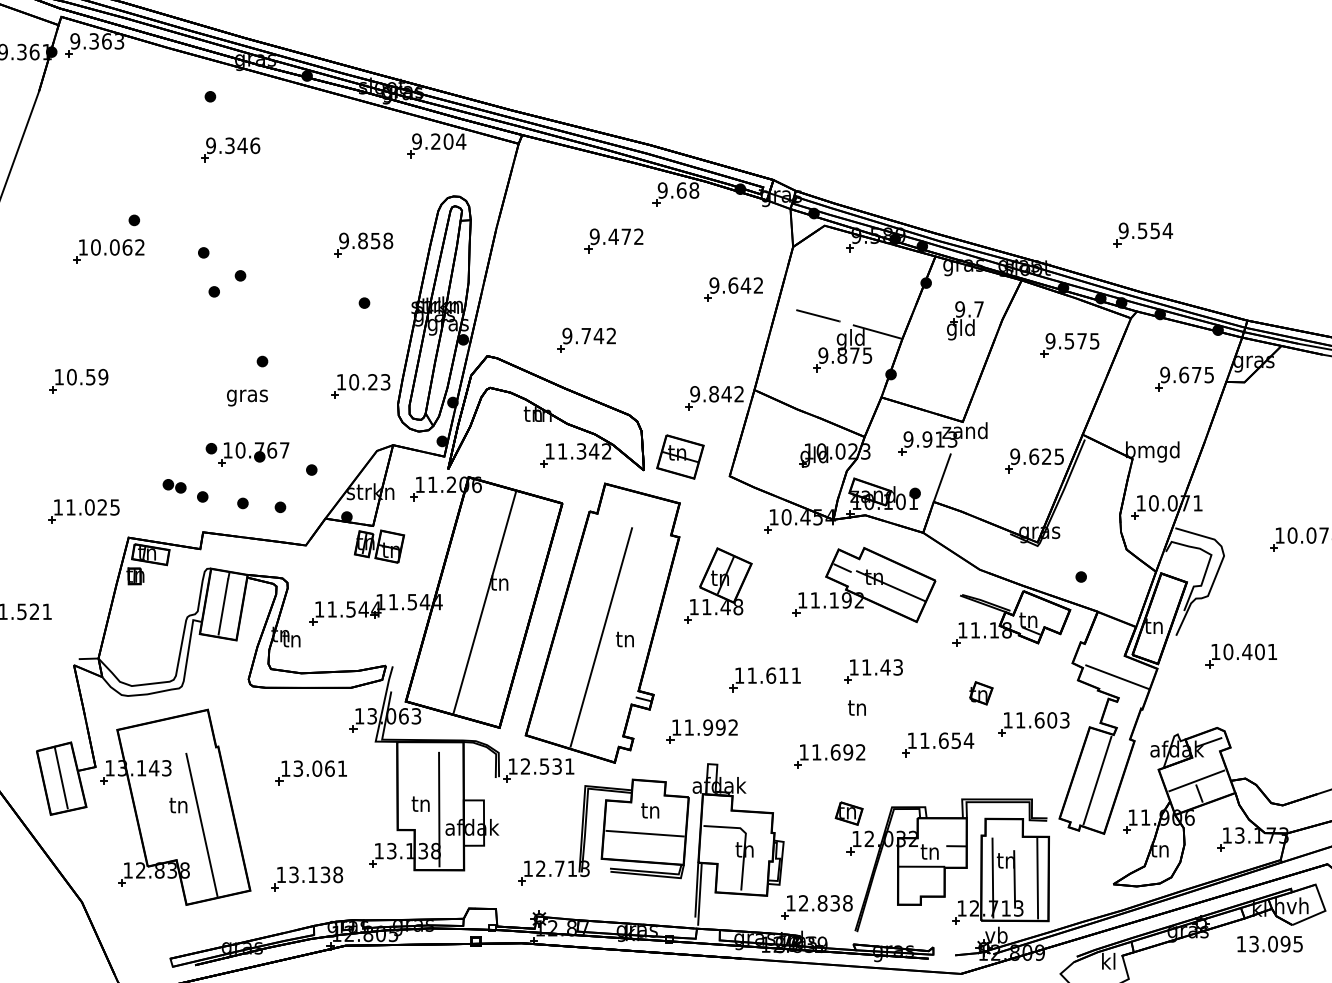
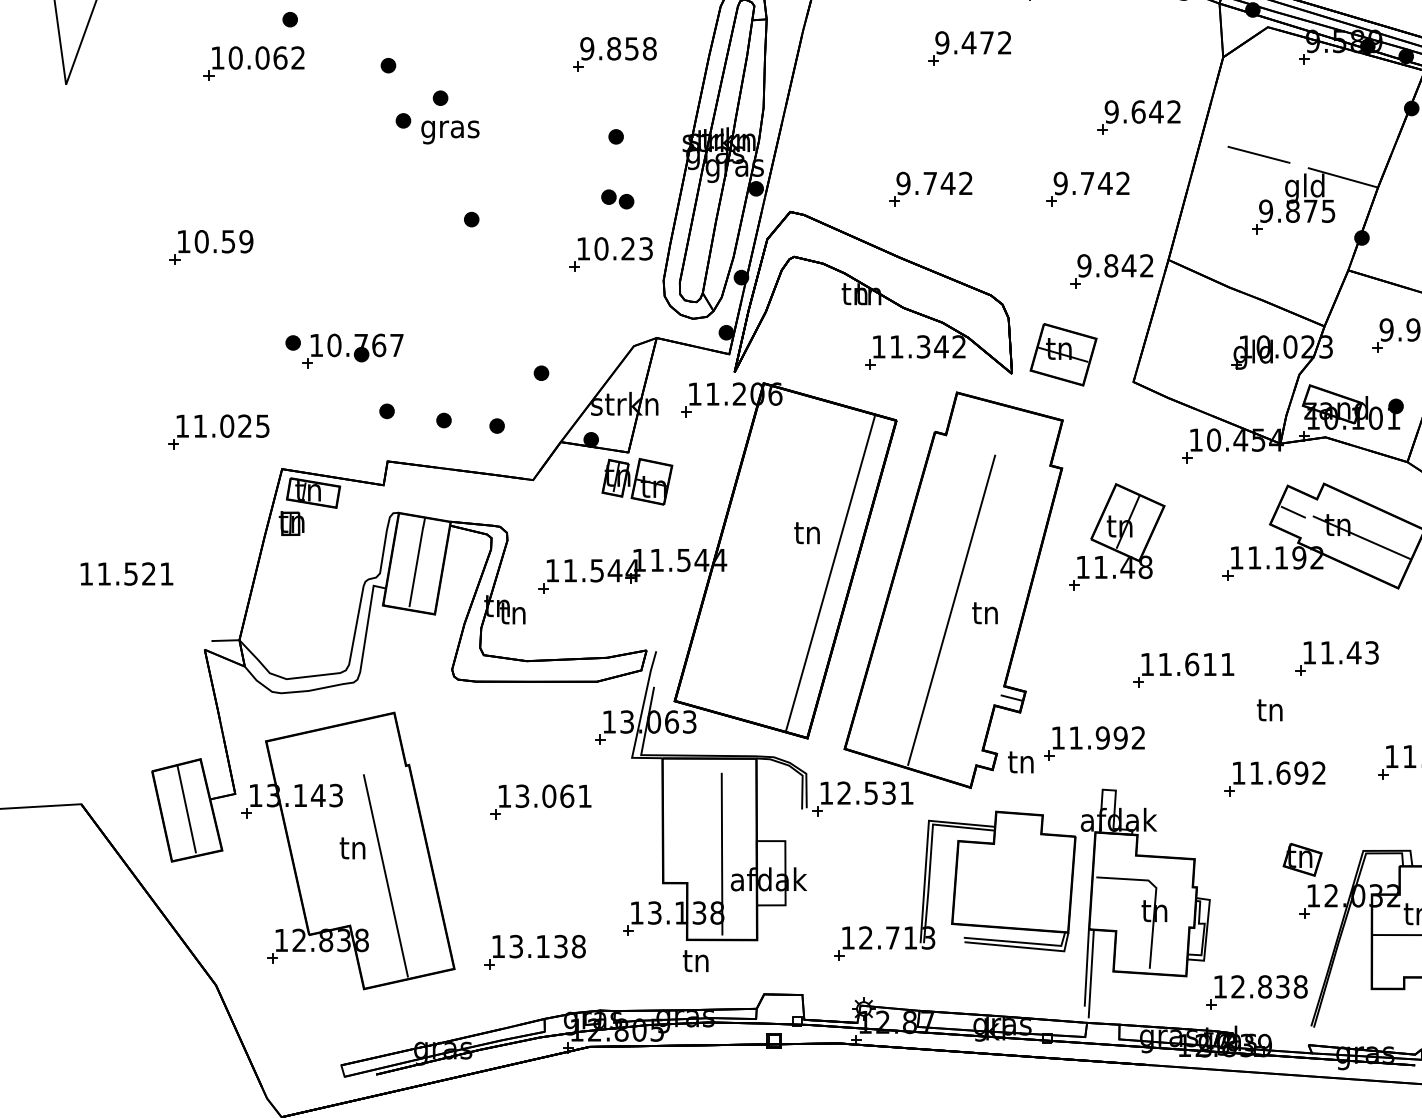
part: (697, 339) -> (1087, 188), added
text: (247, 397) -> (450, 131), moved
part: (247, 454) -> (344, 351), moved
part: (174, 486) -> (617, 199), moved
line: (484, 602) -> (830, 573), moved
text: (856, 707) -> (1269, 709), moved
text: (420, 803) -> (695, 960), moved
text: (650, 810) -> (1021, 761), moved
line: (644, 833) -> (1012, 888), removed

